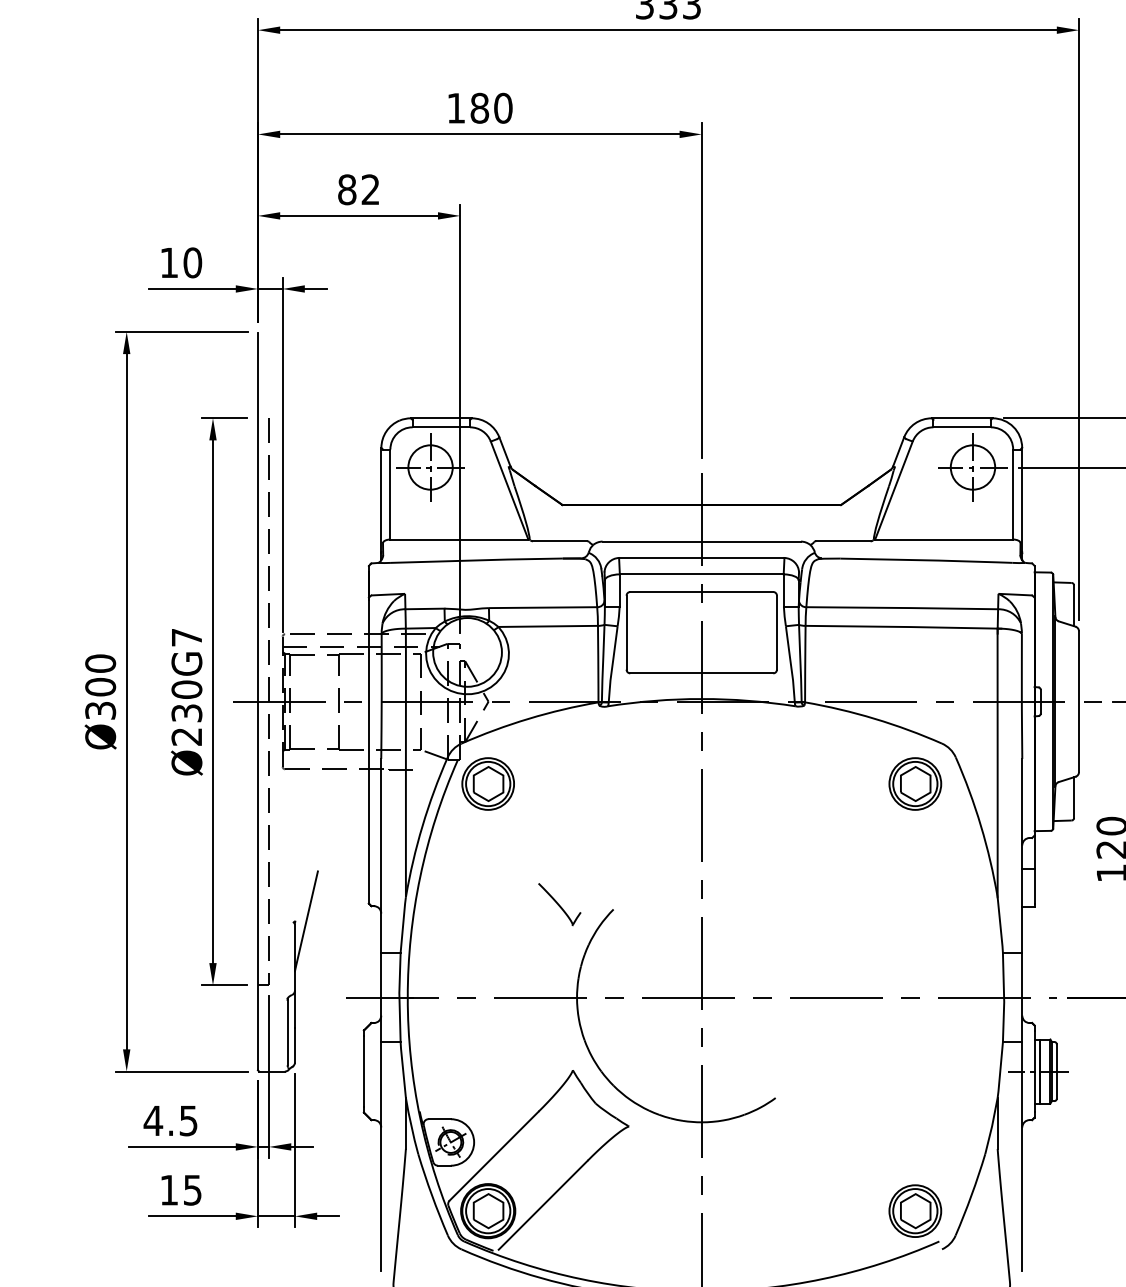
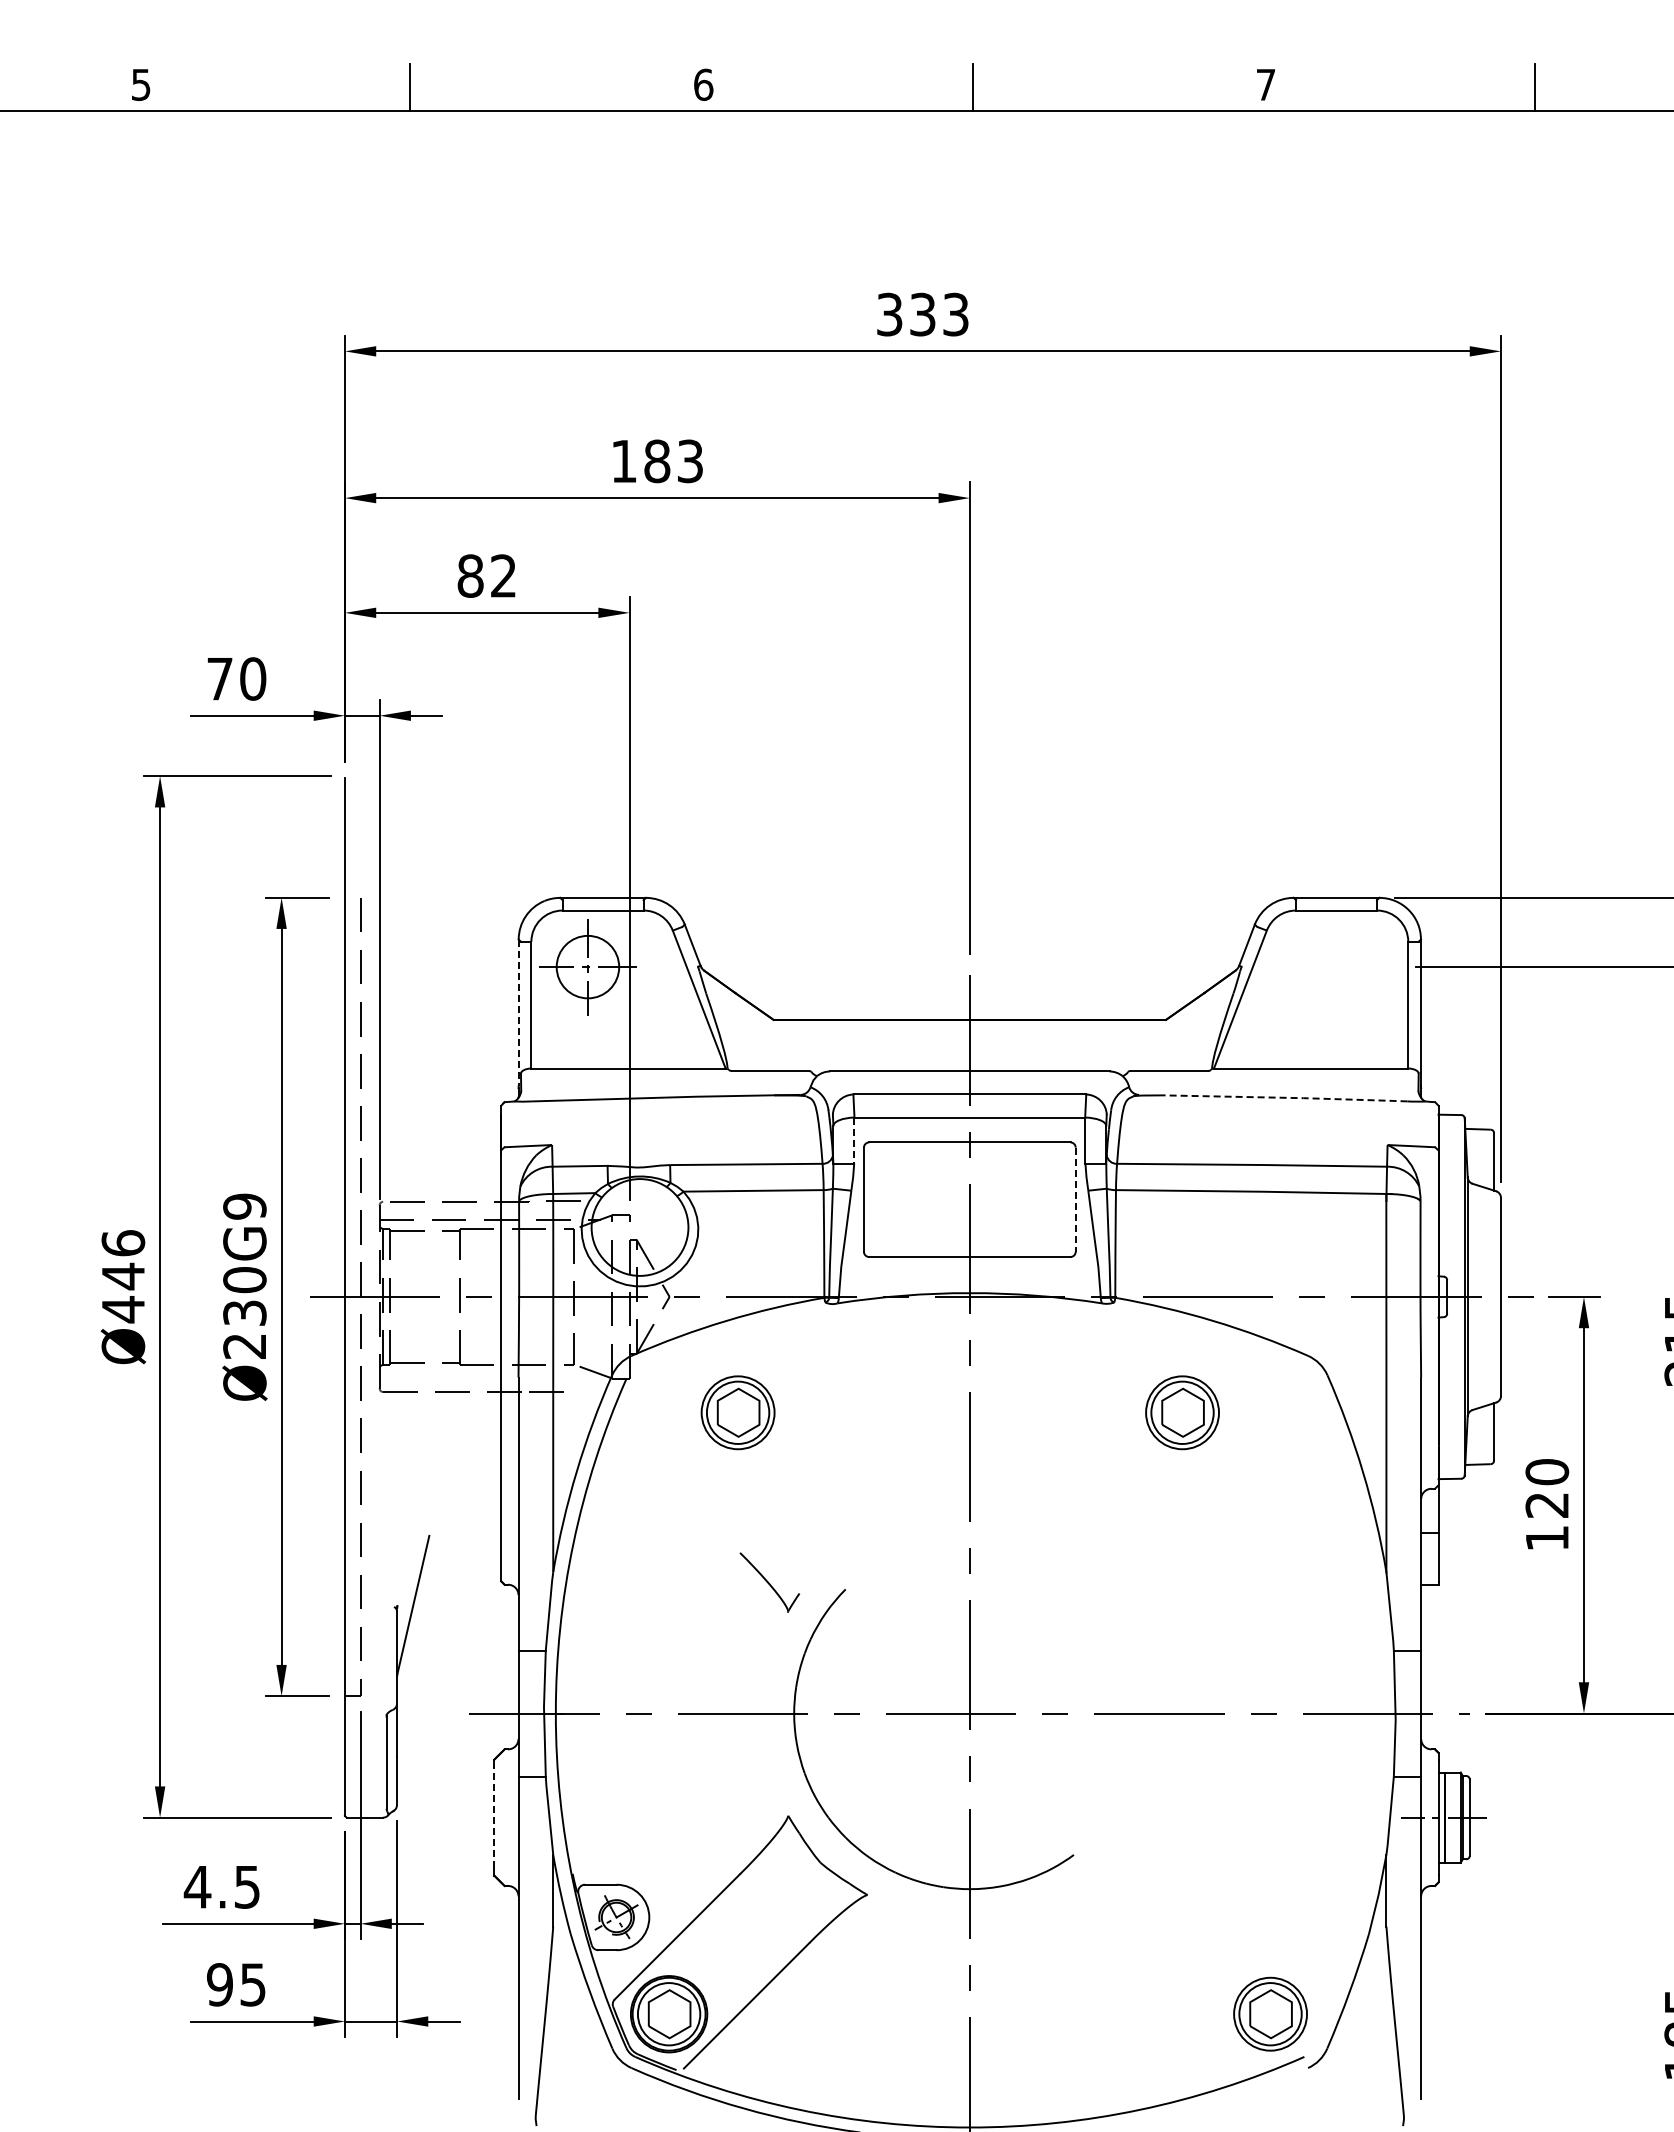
text: (503, 108) -> (690, 461), 180 -> 183
text: (168, 263) -> (219, 679), 10 -> 70
part: (972, 467) -> (1351, 967), removed
line: (381, 500) -> (518, 1013), solid -> dashed
line: (927, 560) -> (1287, 1097), solid -> dashed
line: (619, 591) -> (854, 1141), solid -> dashed
line: (776, 633) -> (1075, 1200), solid -> dashed
text: (186, 637) -> (244, 1206), Ø230G7 -> Ø230G9
text: (100, 687) -> (123, 1276), Ø300 -> Ø446
part: (487, 783) -> (737, 1412), moved
part: (915, 783) -> (1182, 1412), moved
line: (364, 1071) -> (494, 1817), solid -> dashed
text: (168, 1190) -> (219, 1984), 15 -> 95

